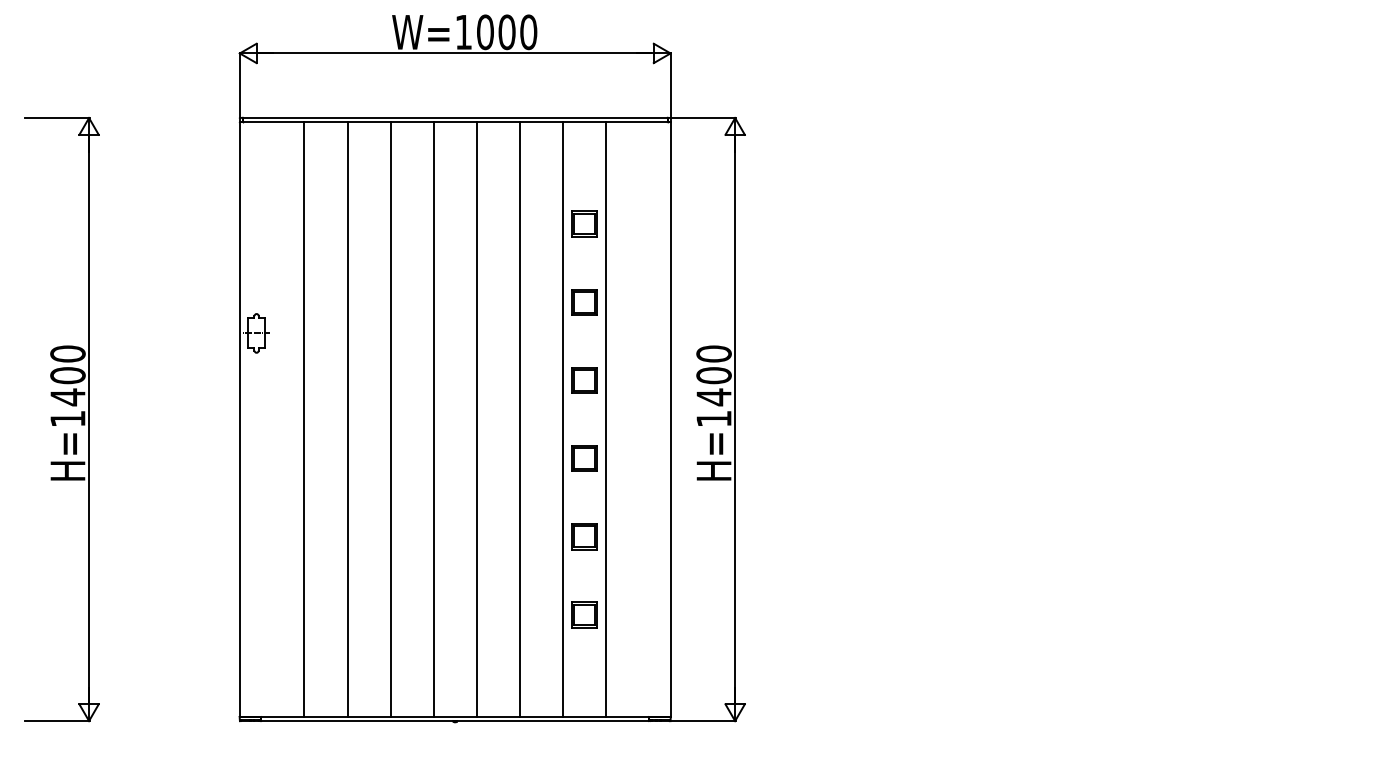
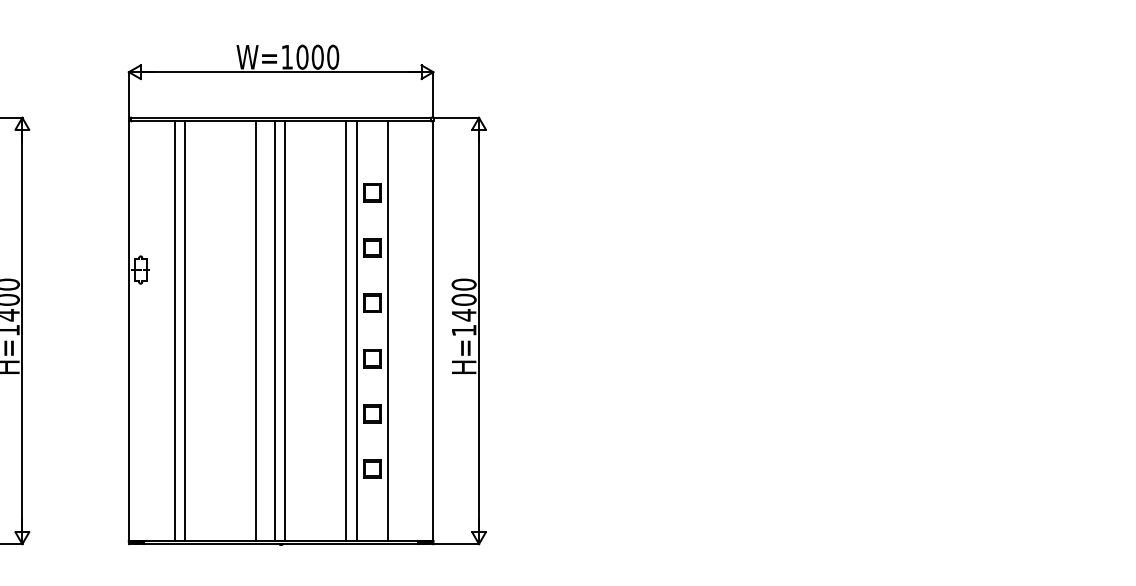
line: (348, 418) -> (185, 330), moved
line: (390, 418) -> (256, 330), moved
line: (433, 418) -> (284, 330), moved
line: (476, 418) -> (275, 330), moved
line: (519, 418) -> (345, 330), moved

